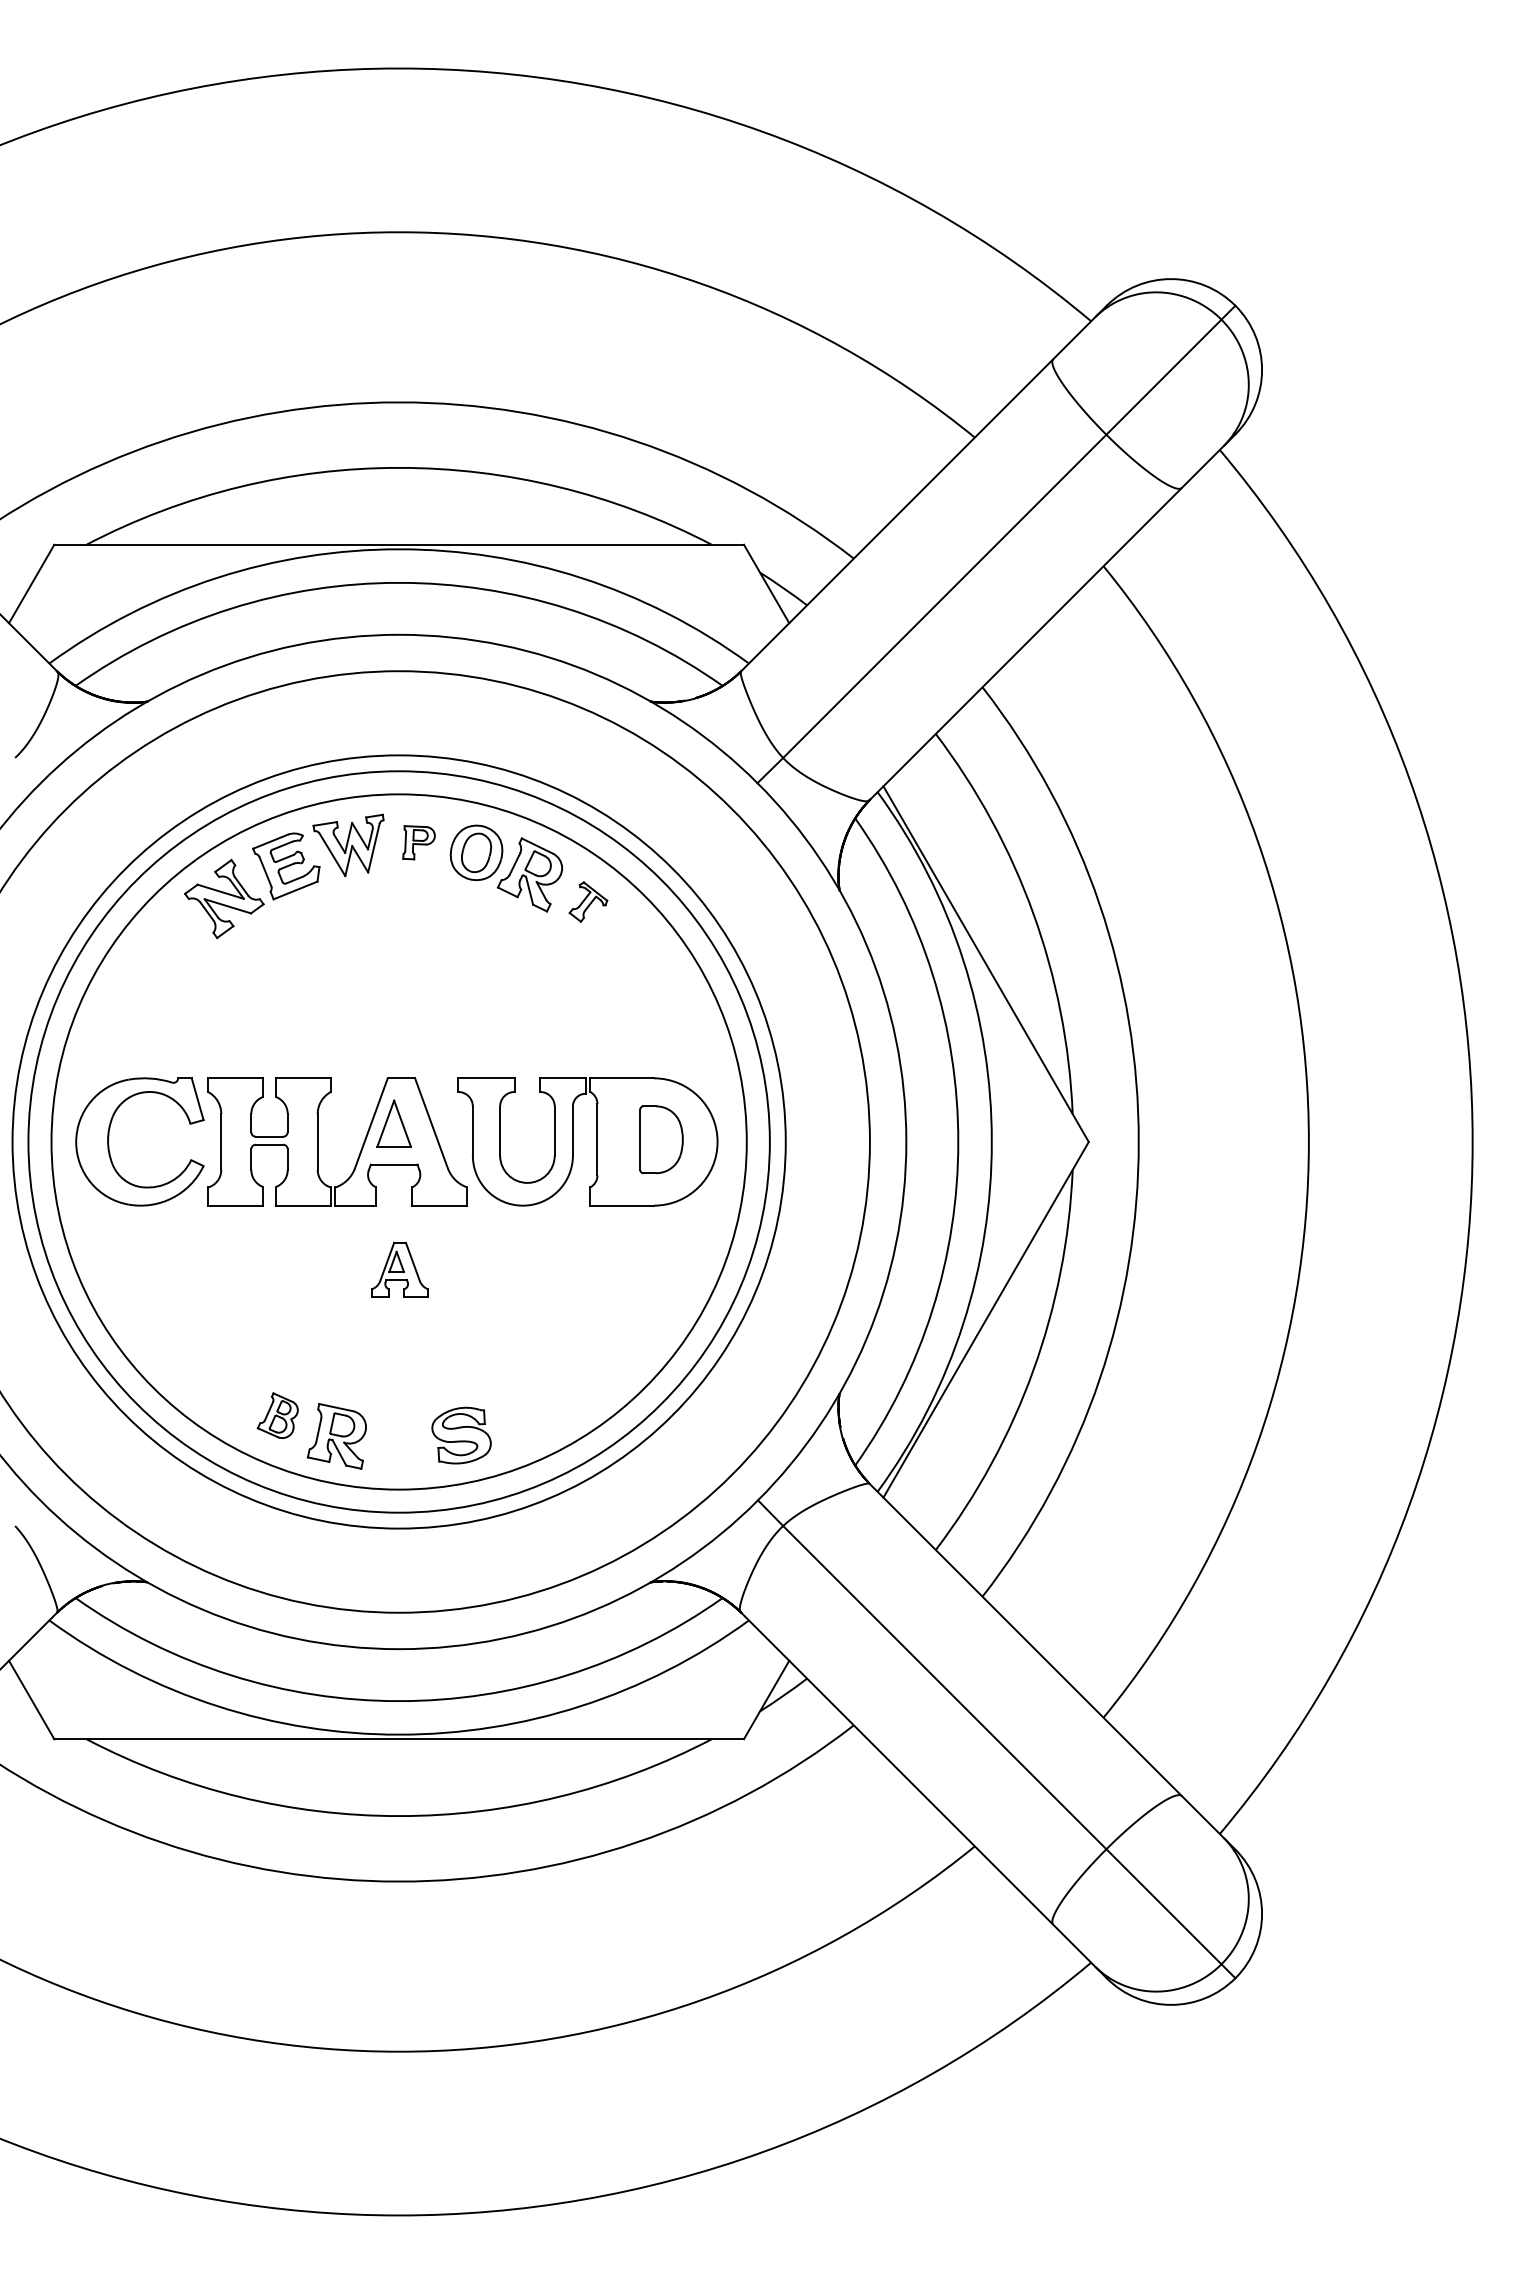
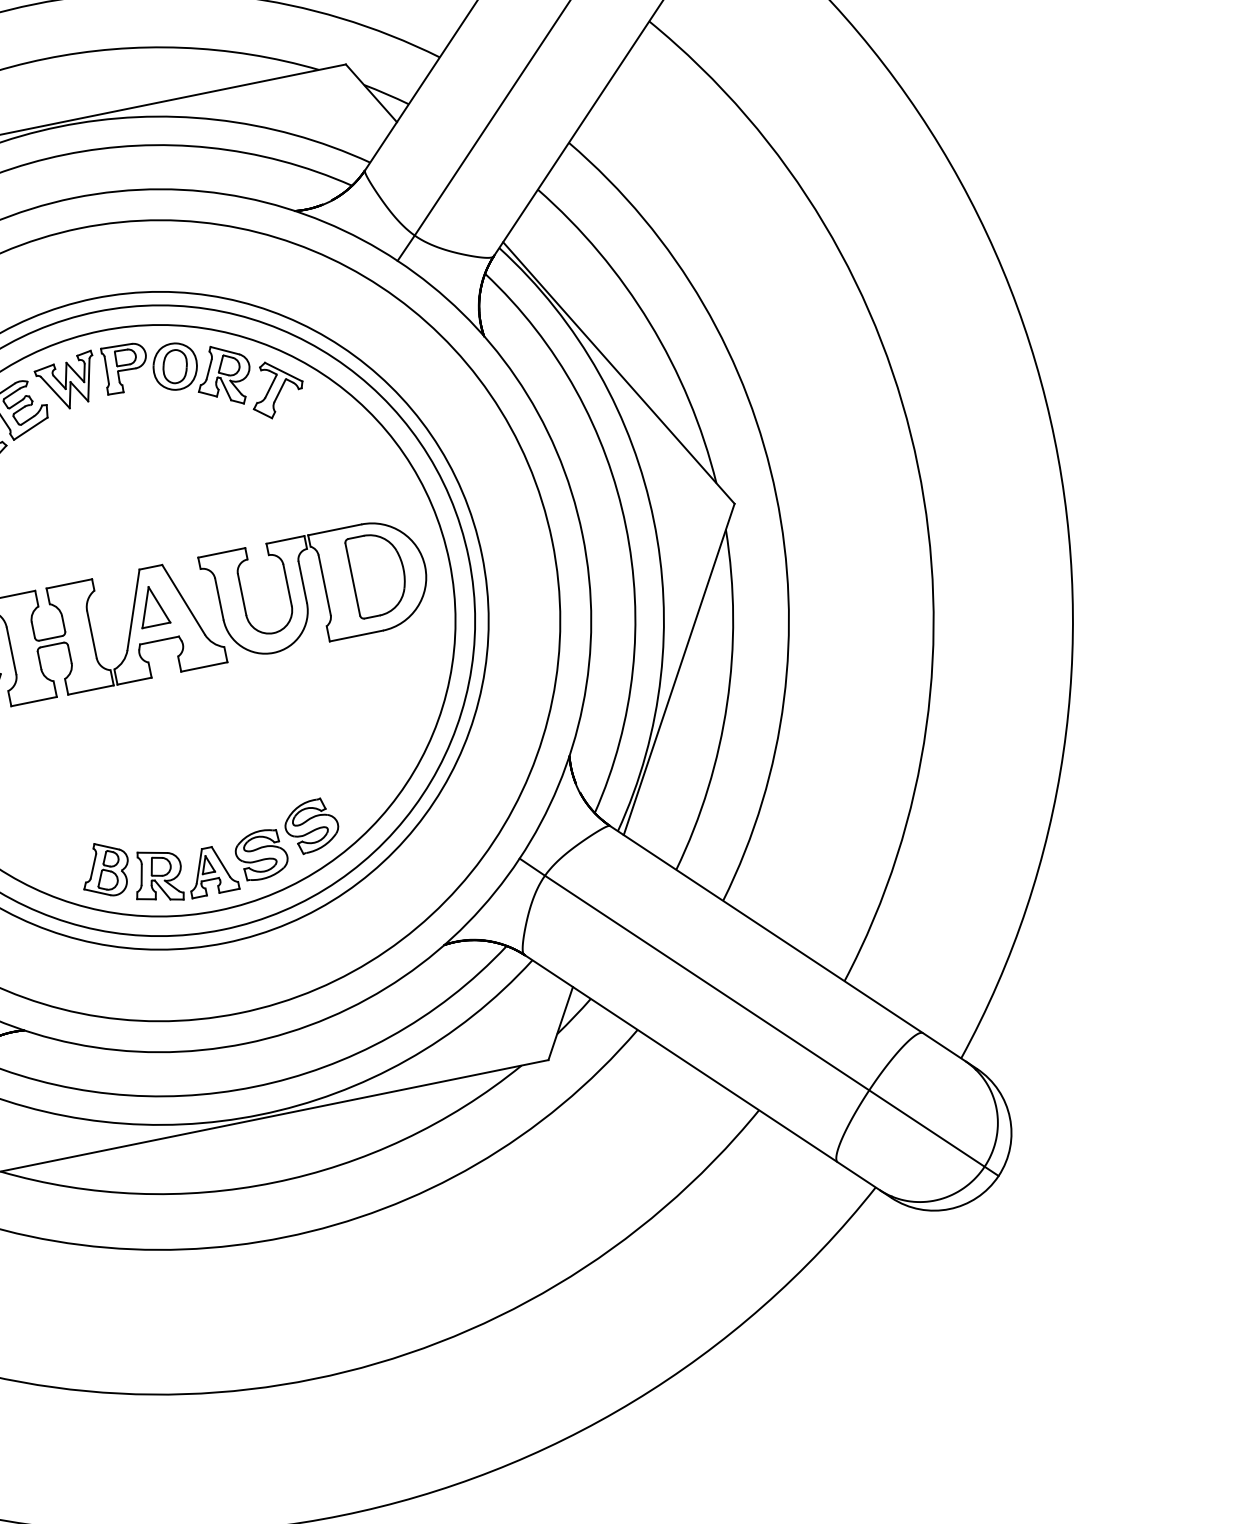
part: (418, 842) -> (125, 367), size x1.67
part: (588, 901) -> (276, 388), size x1.67
part: (661, 1139) -> (378, 574), size x1.43
part: (399, 1269) -> (210, 870), moved
part: (525, 1414) -> (311, 826), added
part: (277, 1415) -> (104, 869), size x1.43

